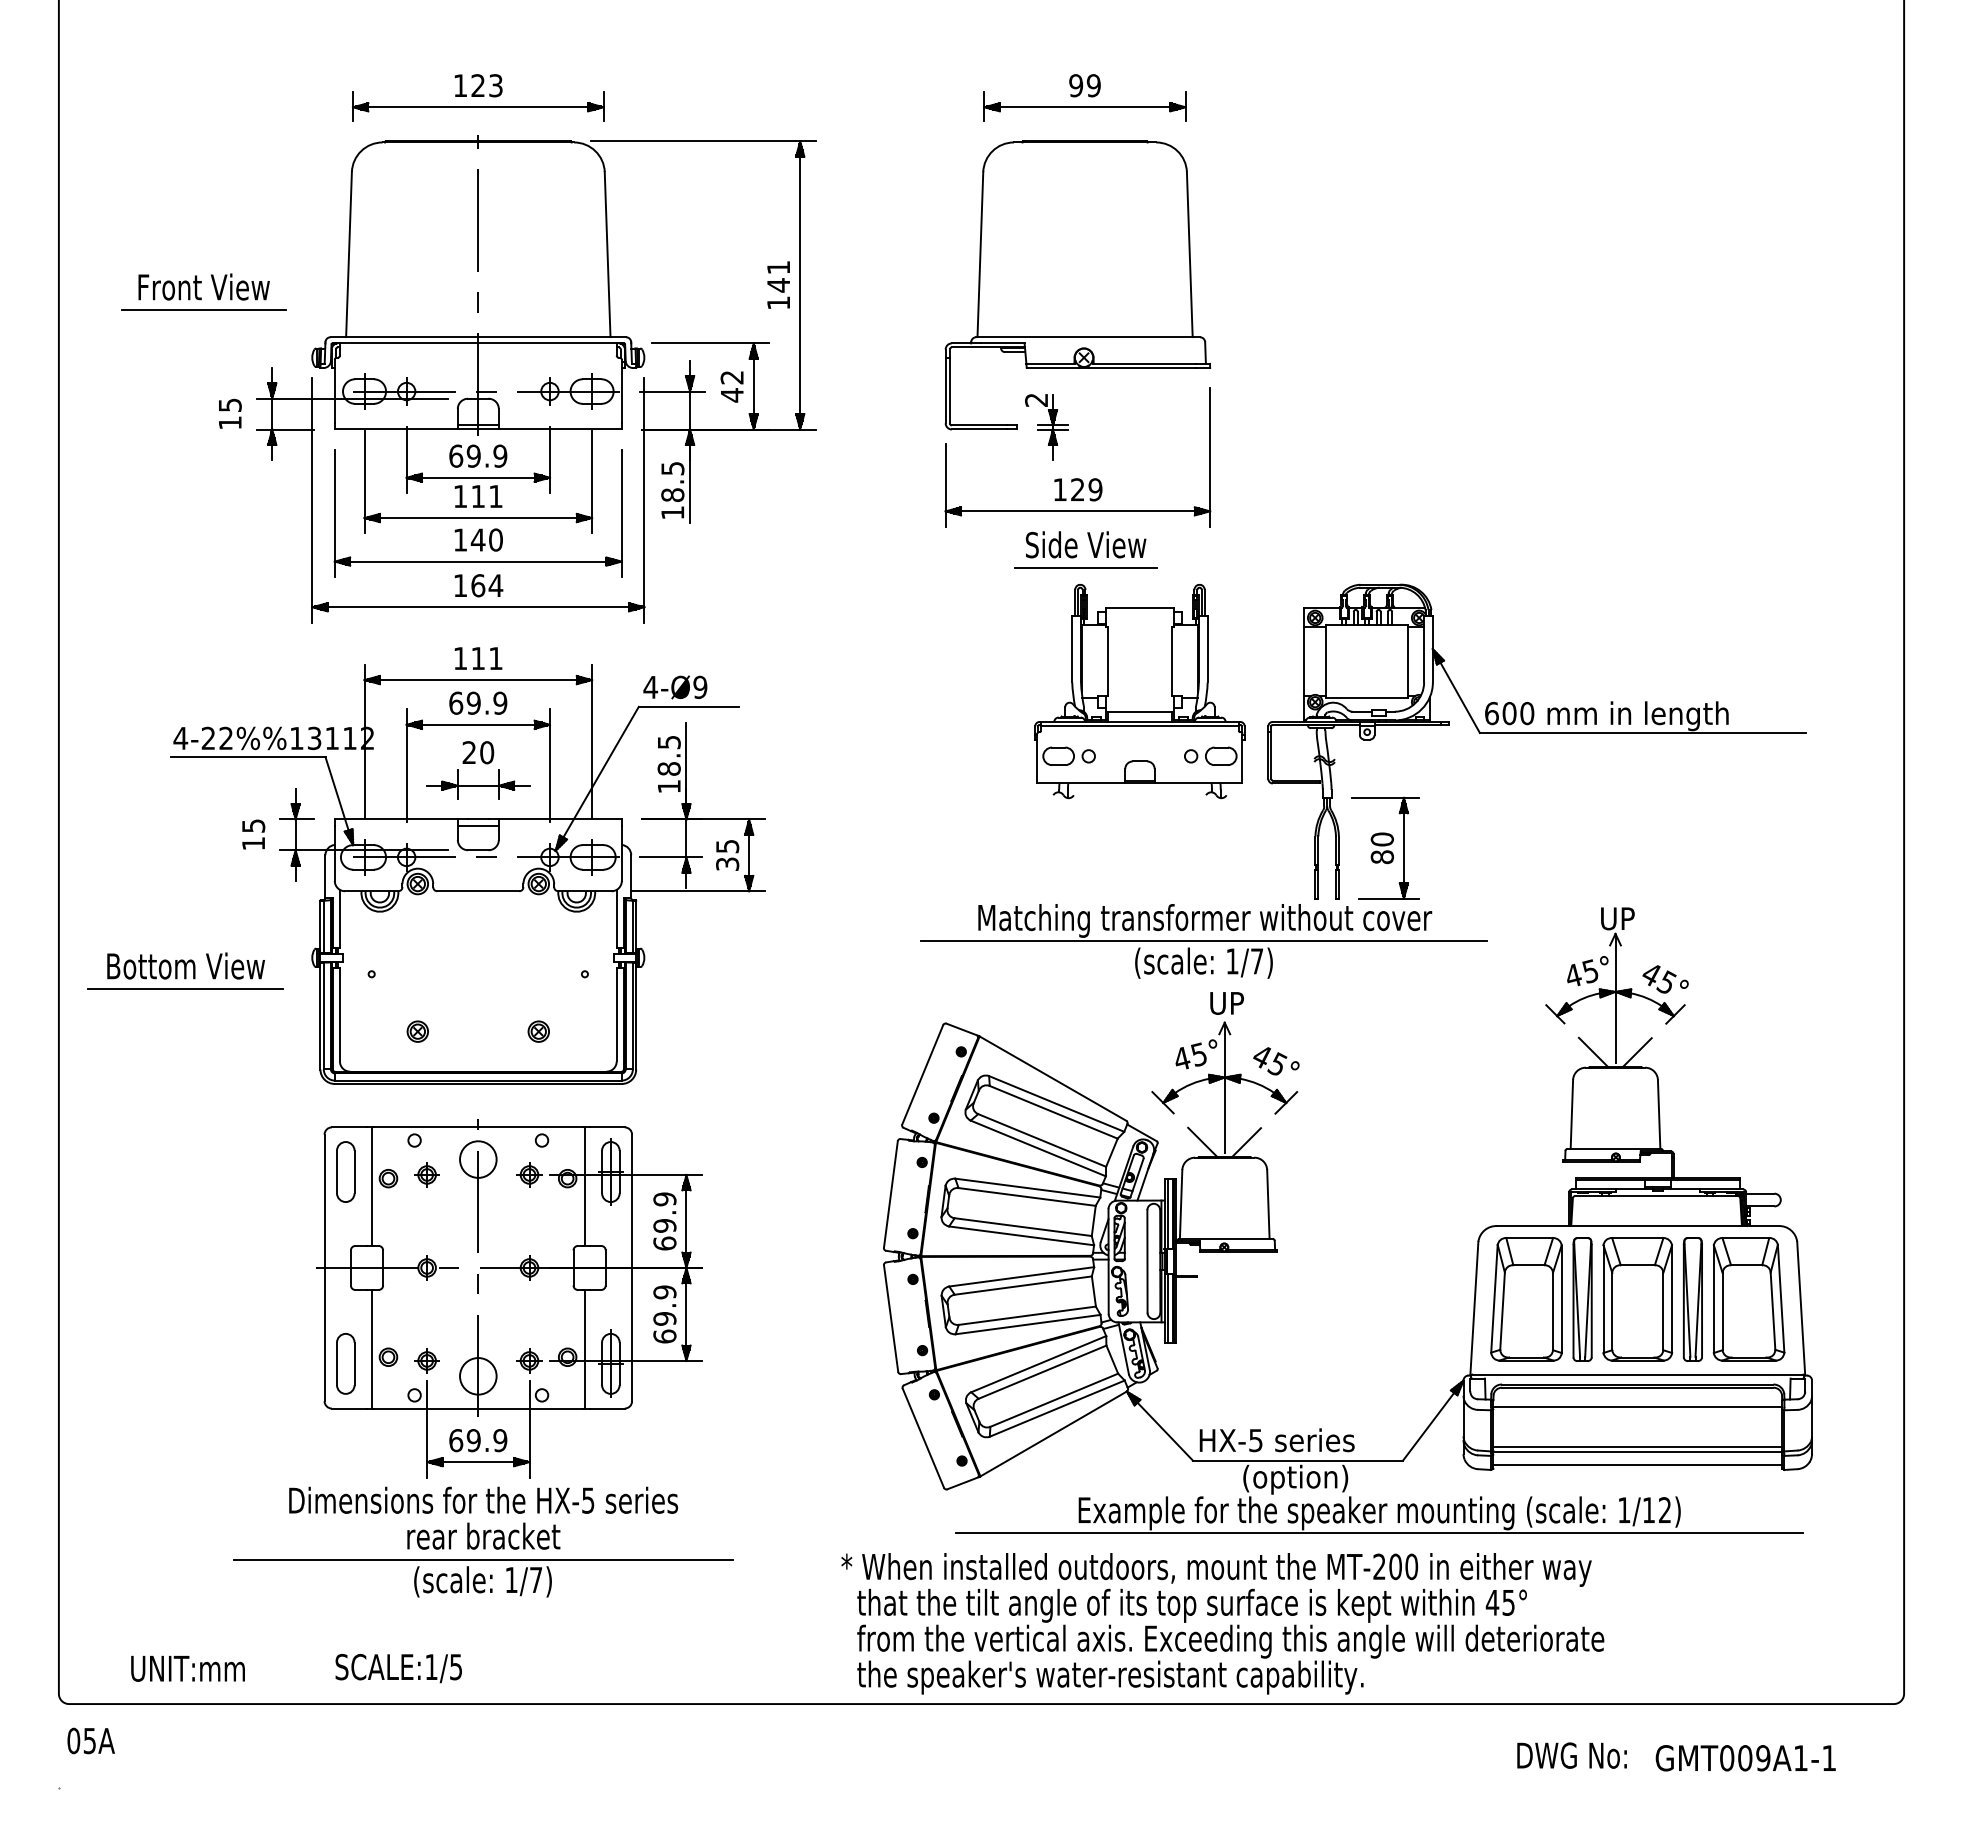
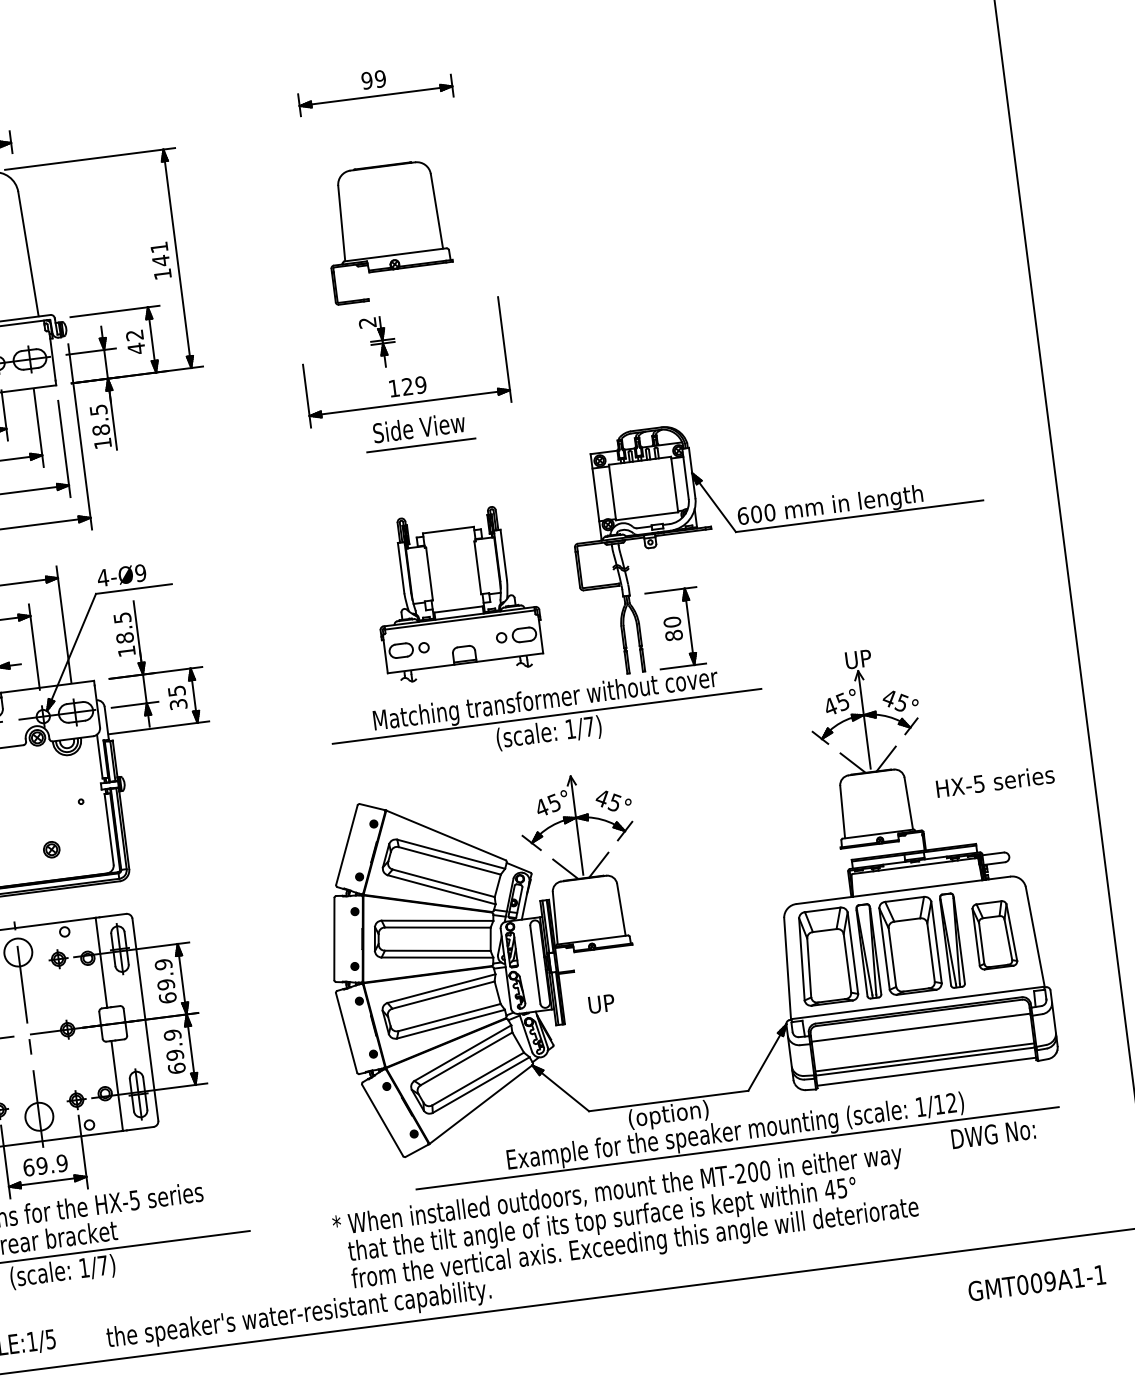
part: (1077, 285) -> (387, 231), size x0.6
part: (1139, 691) -> (456, 593), moved
text: (1226, 1003) -> (601, 1004), moved
part: (1748, 1299) -> (994, 935), size x0.7
text: (1276, 1440) -> (994, 781), moved
text: (1110, 1677) -> (299, 1315), moved
text: (1571, 1755) -> (992, 1134), moved

